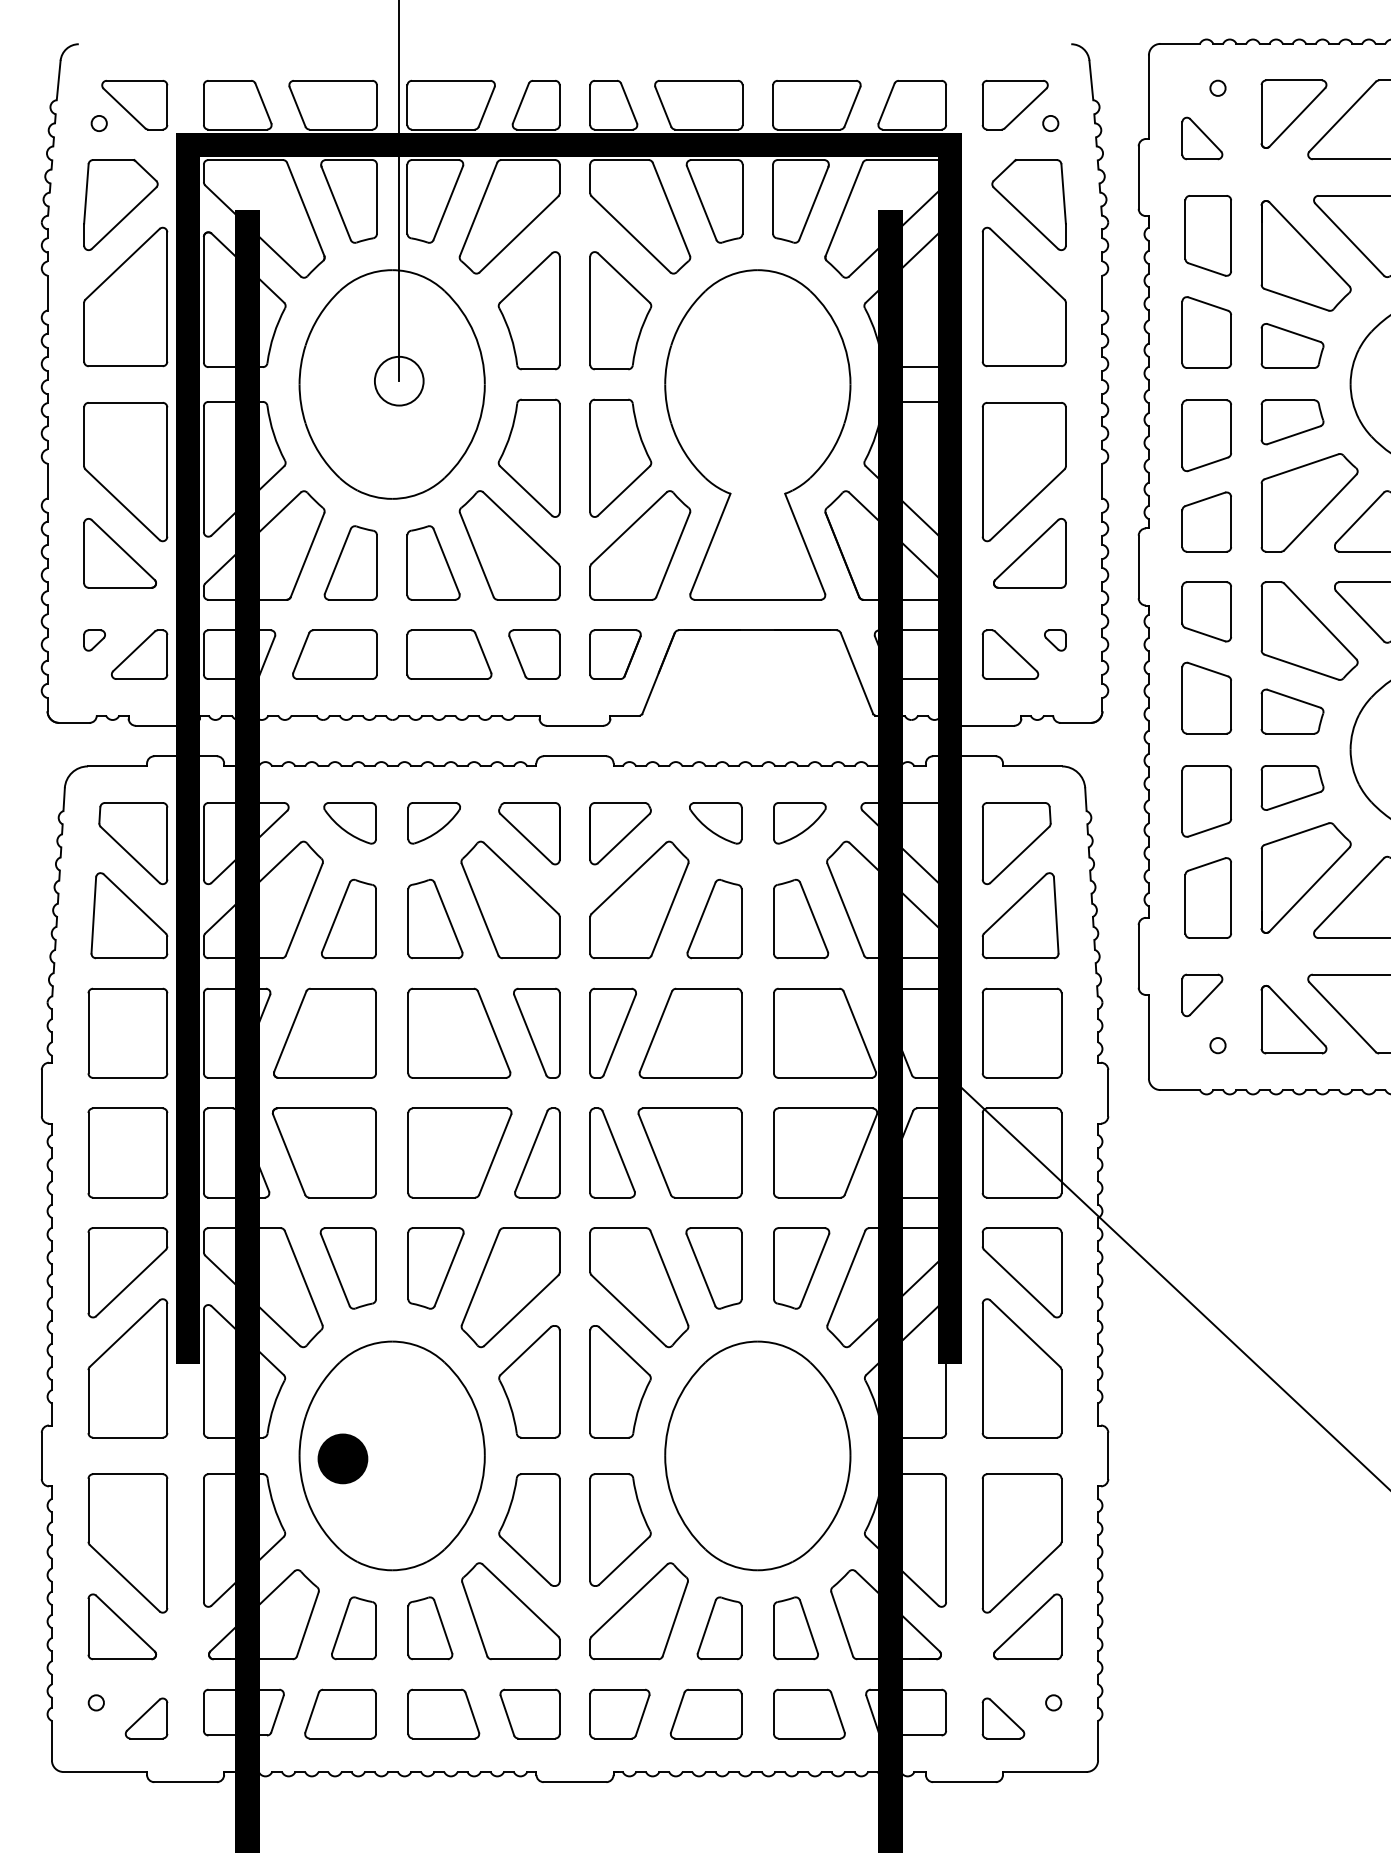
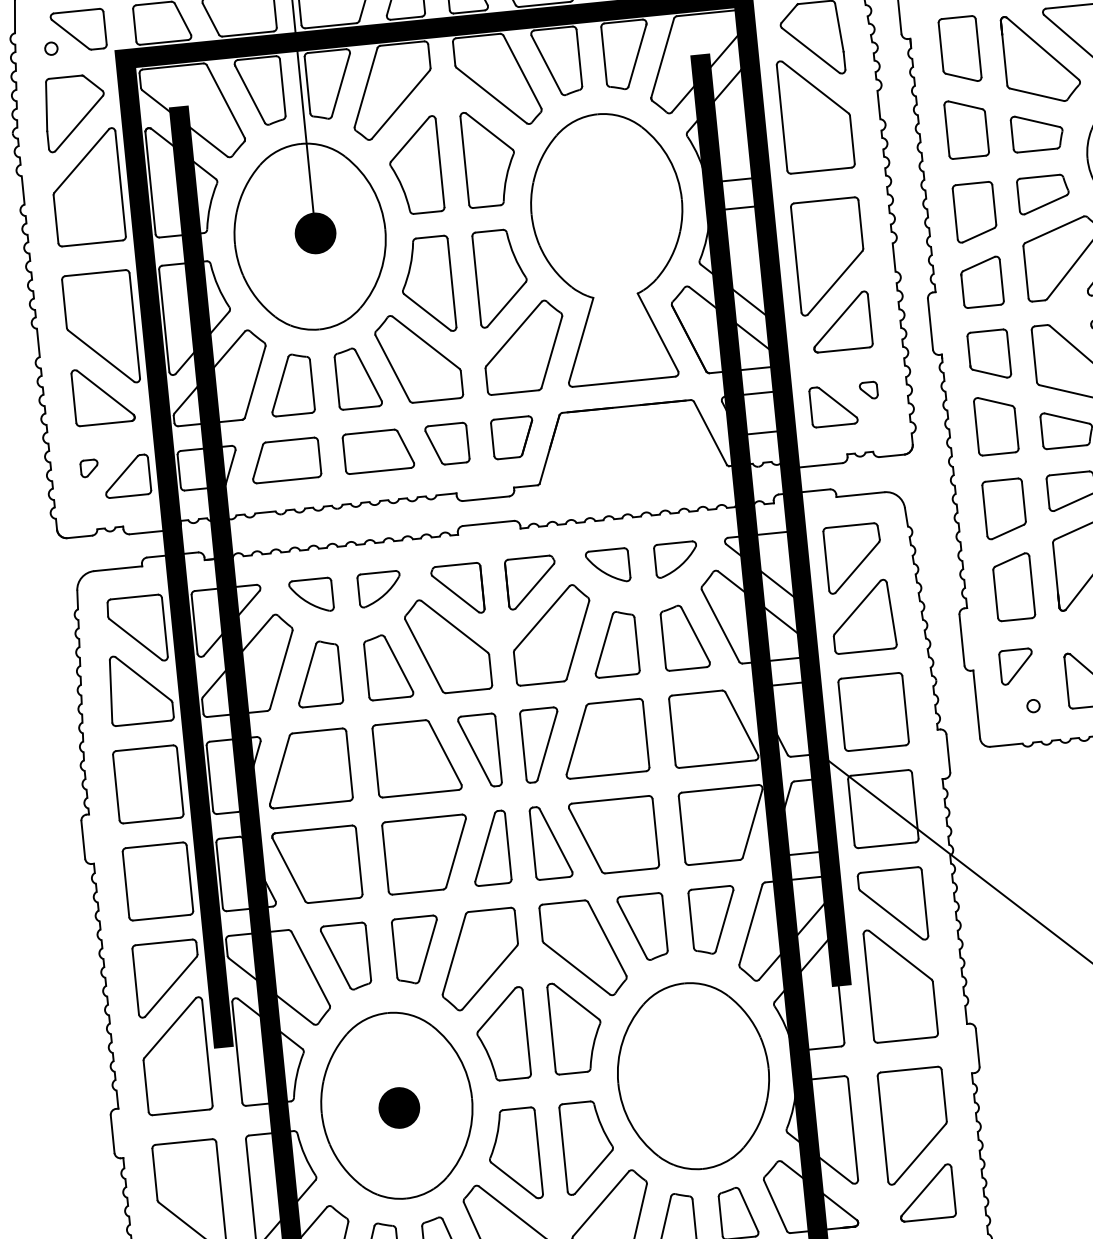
fill: (398, 380) -> (314, 232), added
part: (342, 1458) -> (398, 1107), moved

